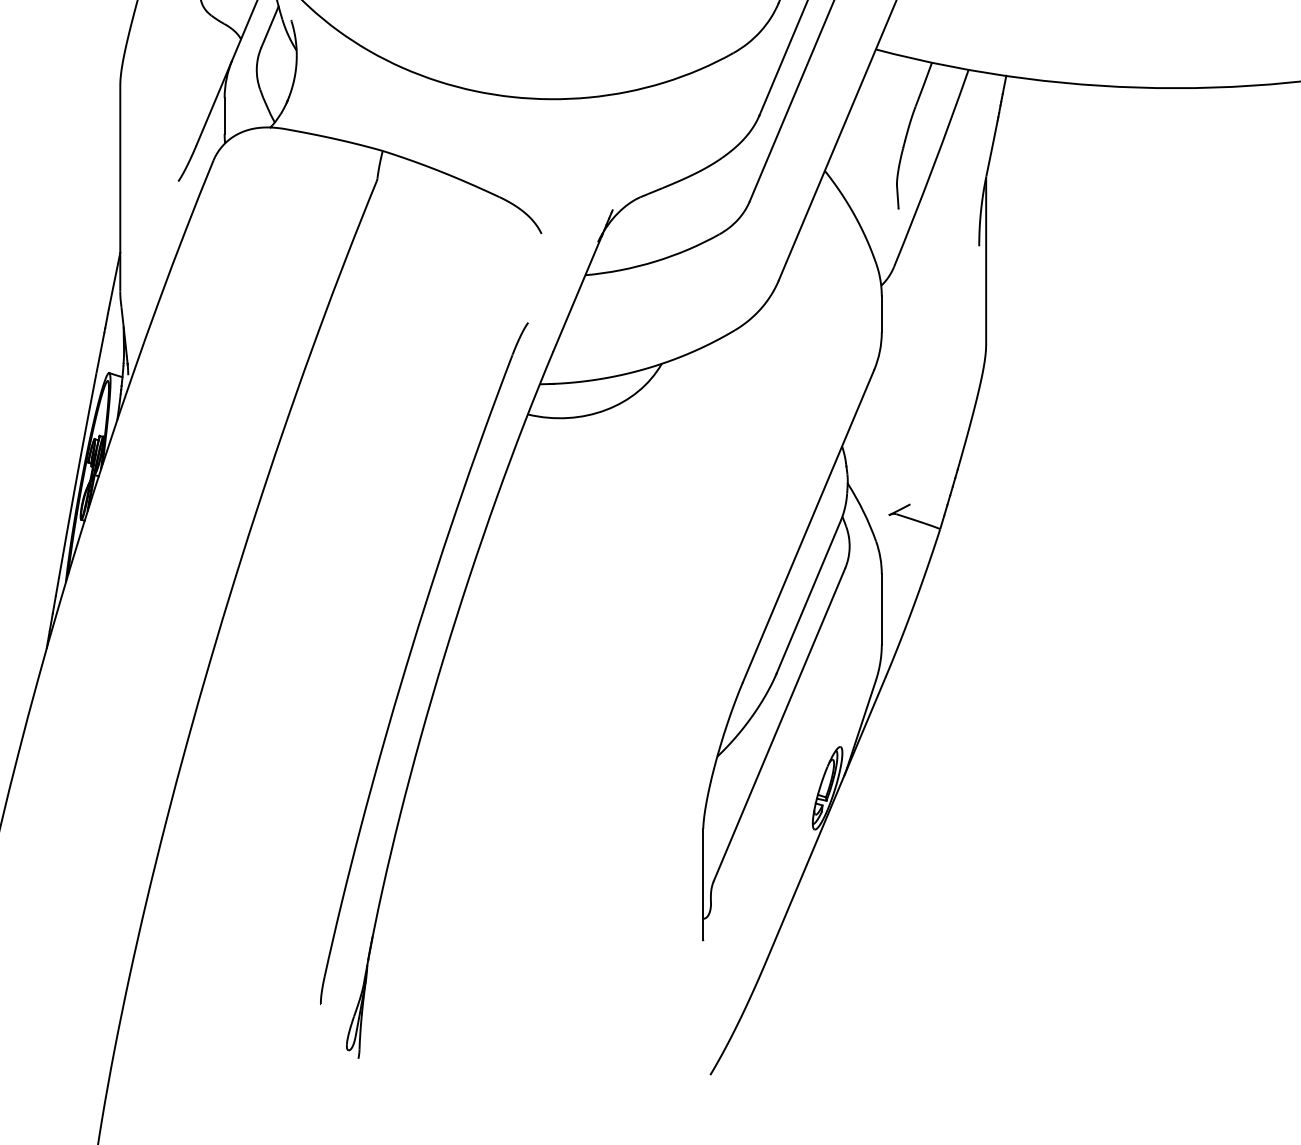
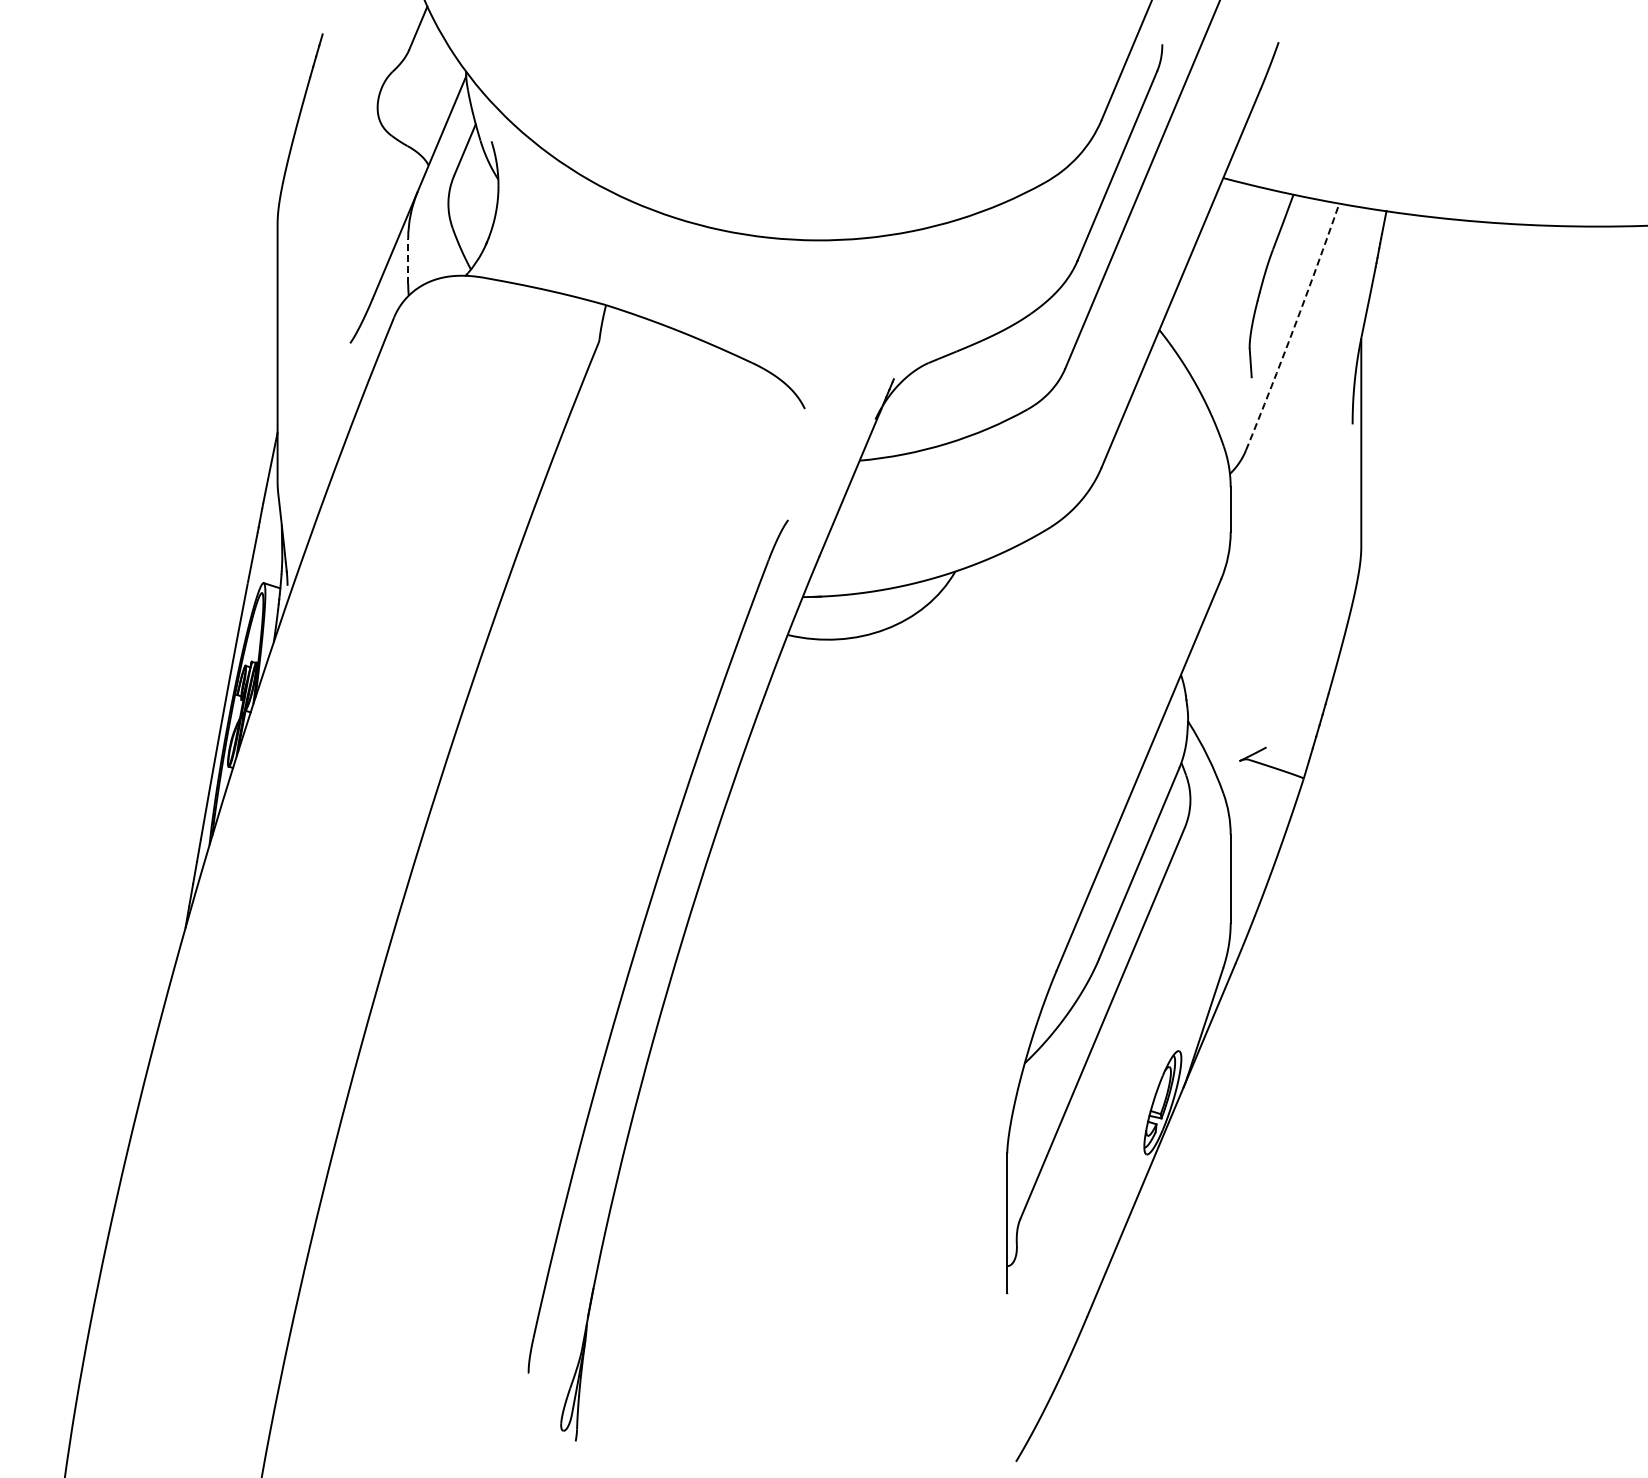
line: (224, 115) -> (408, 260), solid -> dashed
arc: (932, 168) -> (1294, 327), solid -> dashed

